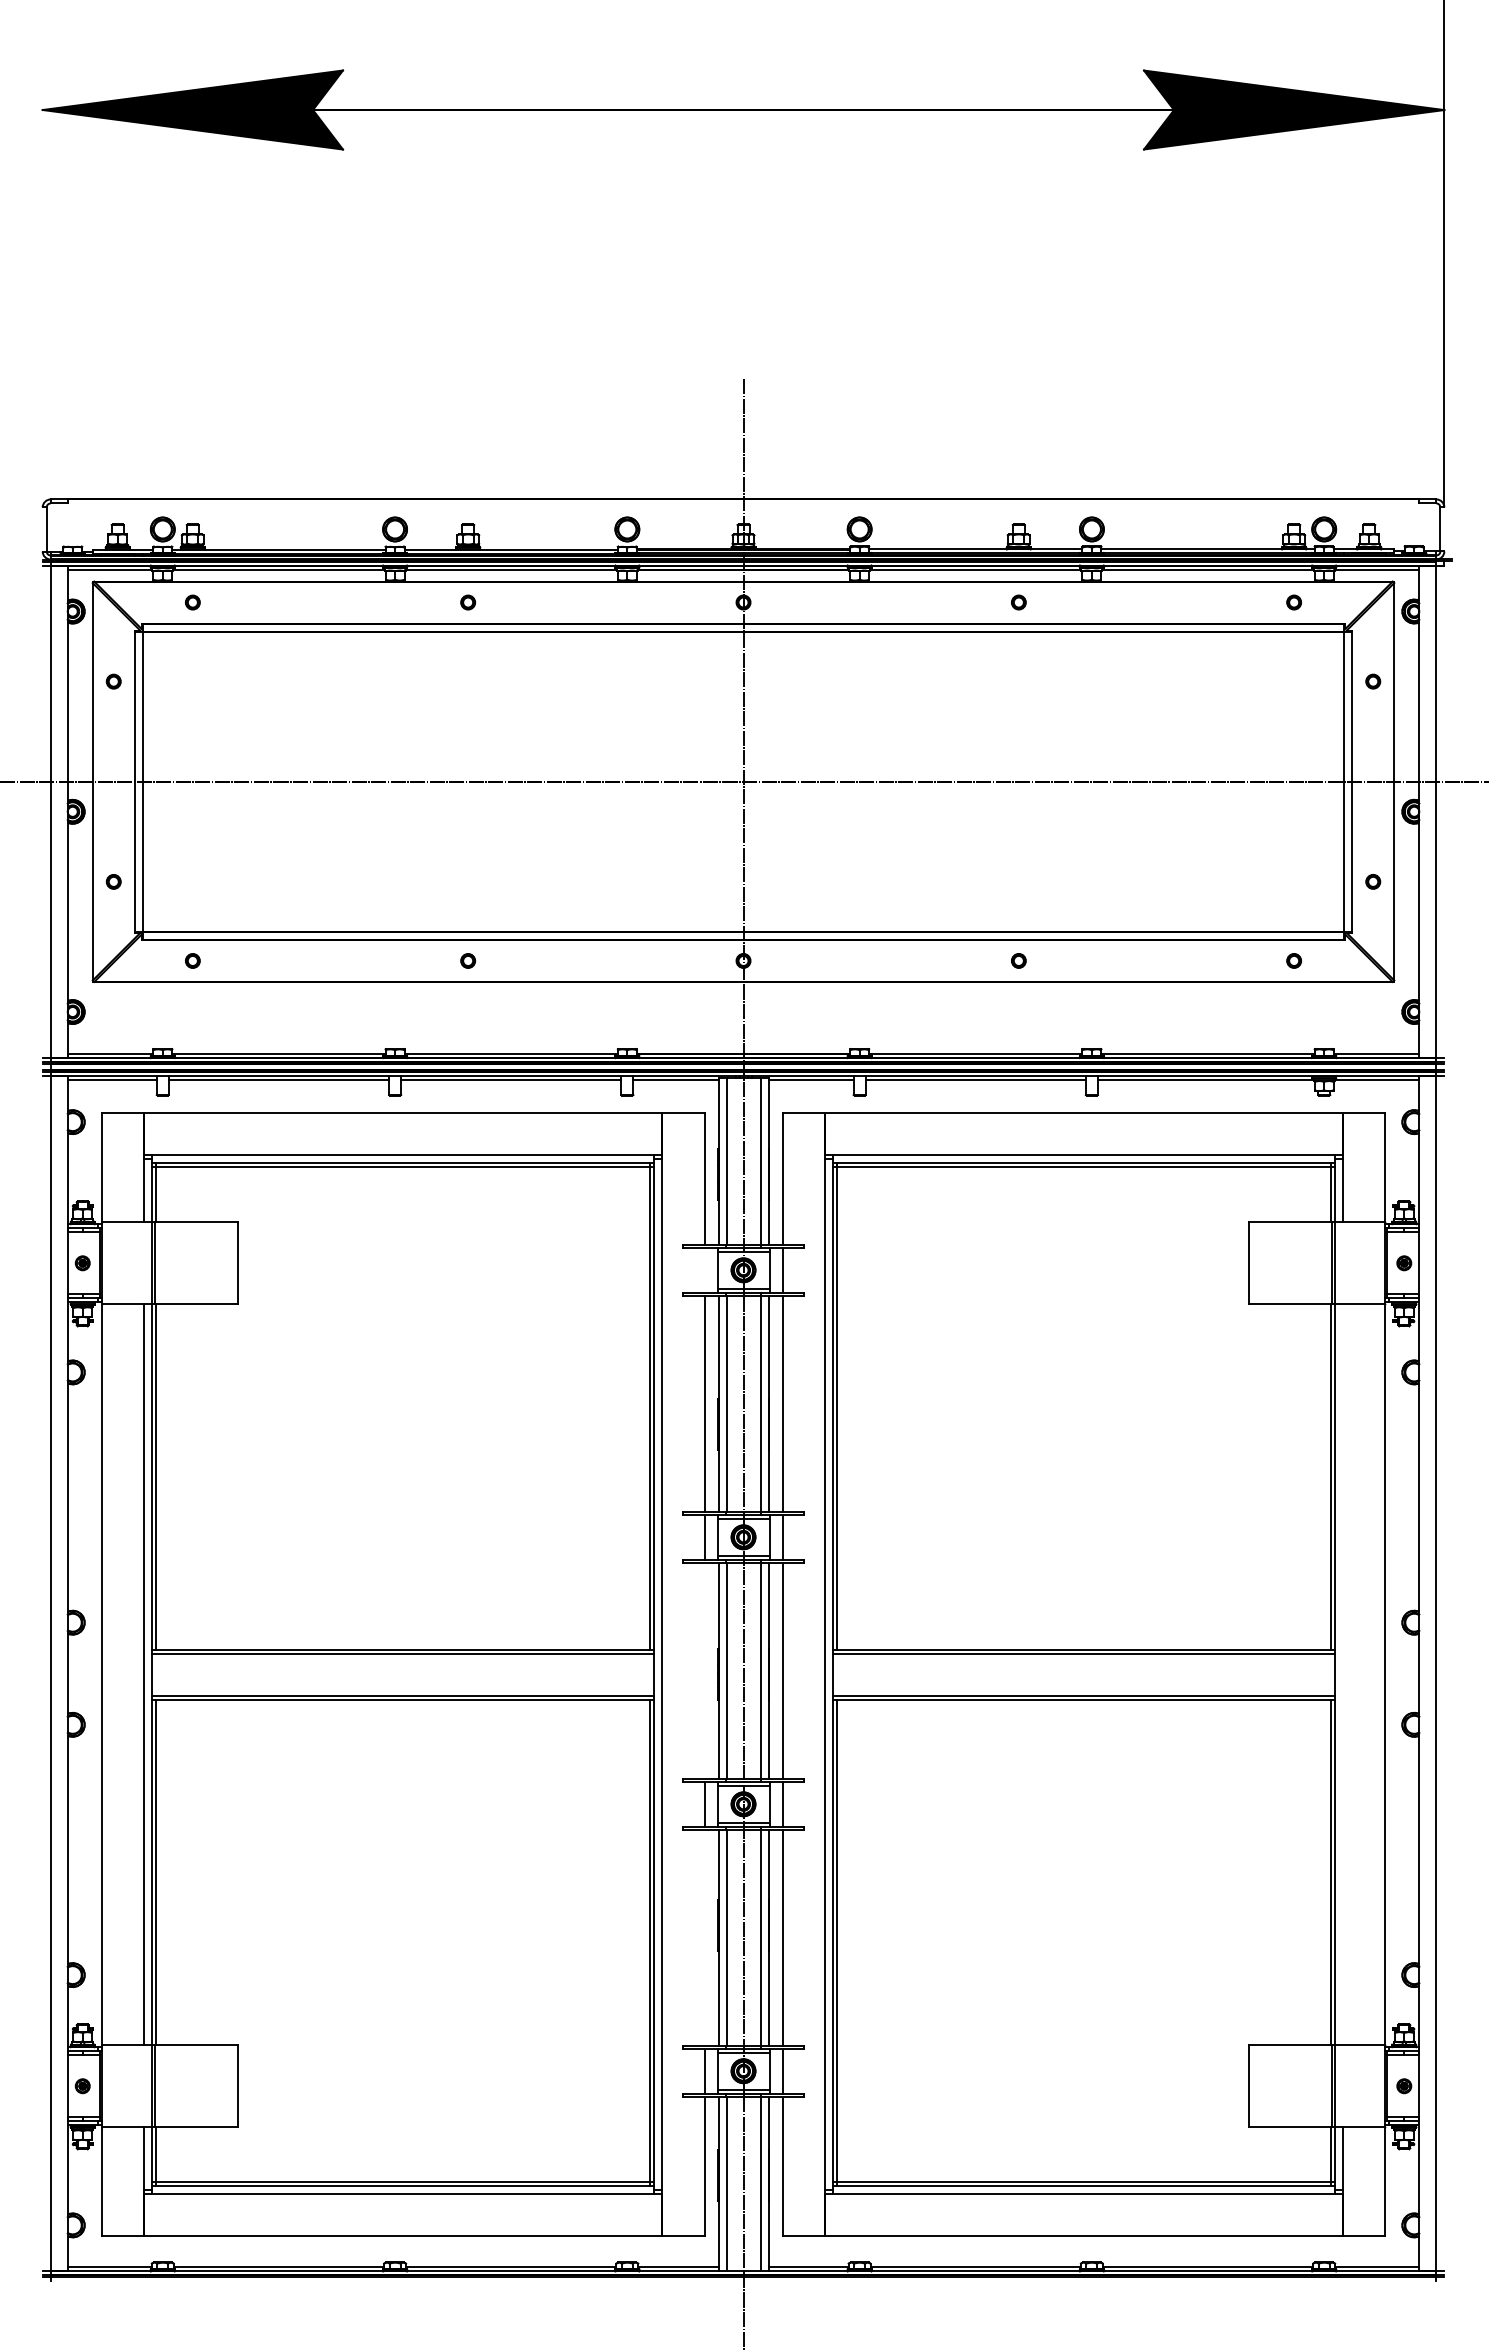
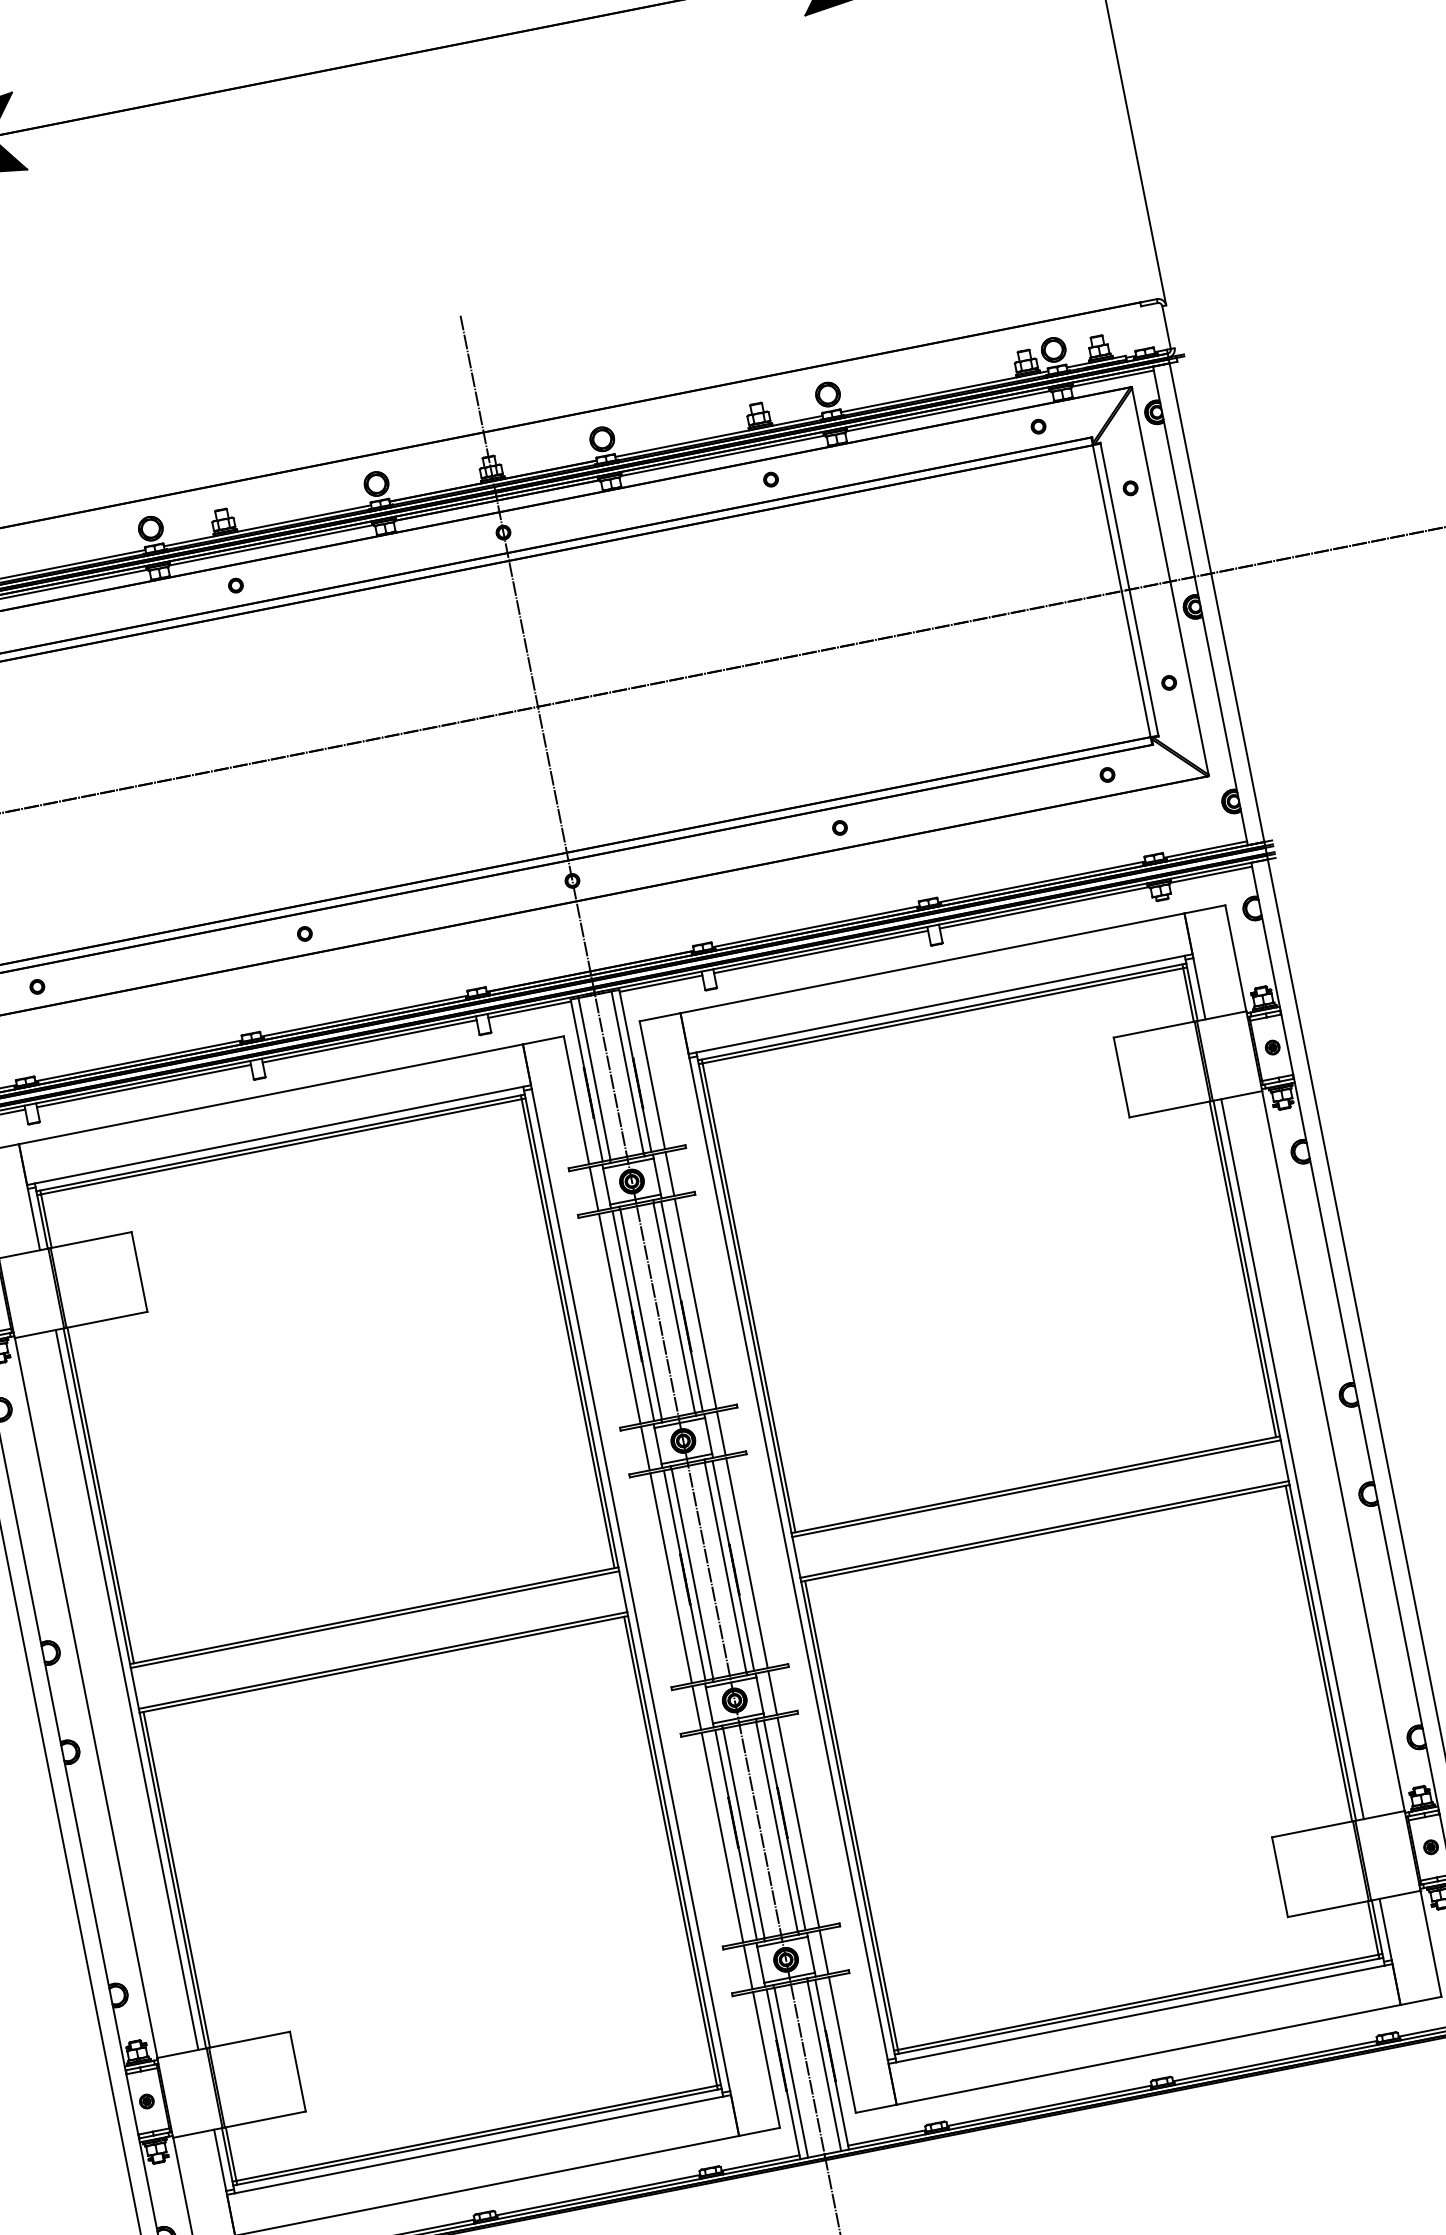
line: (704, 1269) -> (593, 1188), added
line: (704, 1670) -> (671, 1577), added
line: (1343, 1674) -> (1292, 1458), added
line: (704, 1937) -> (722, 1837), added

